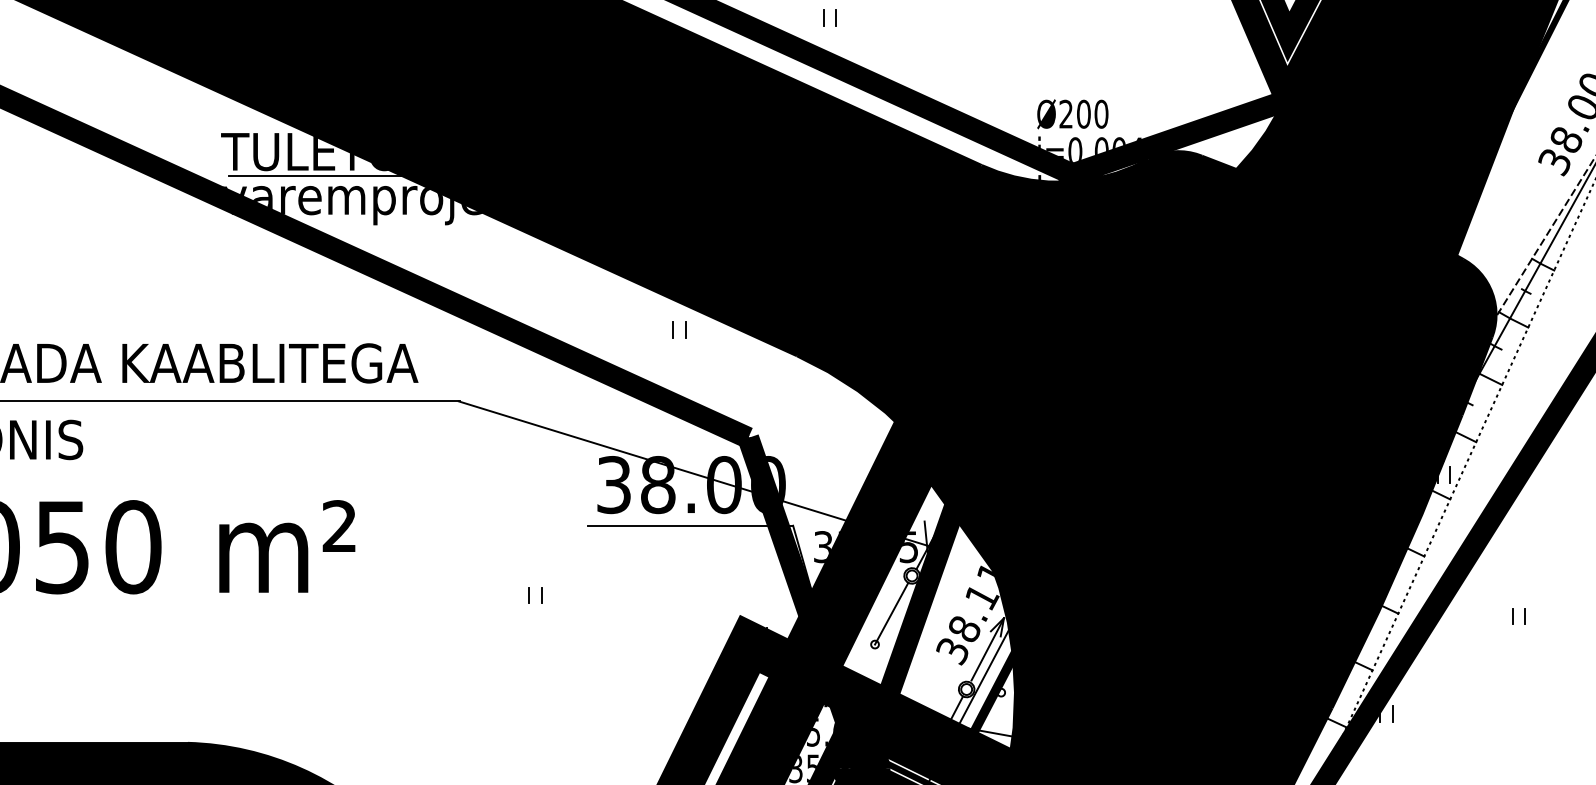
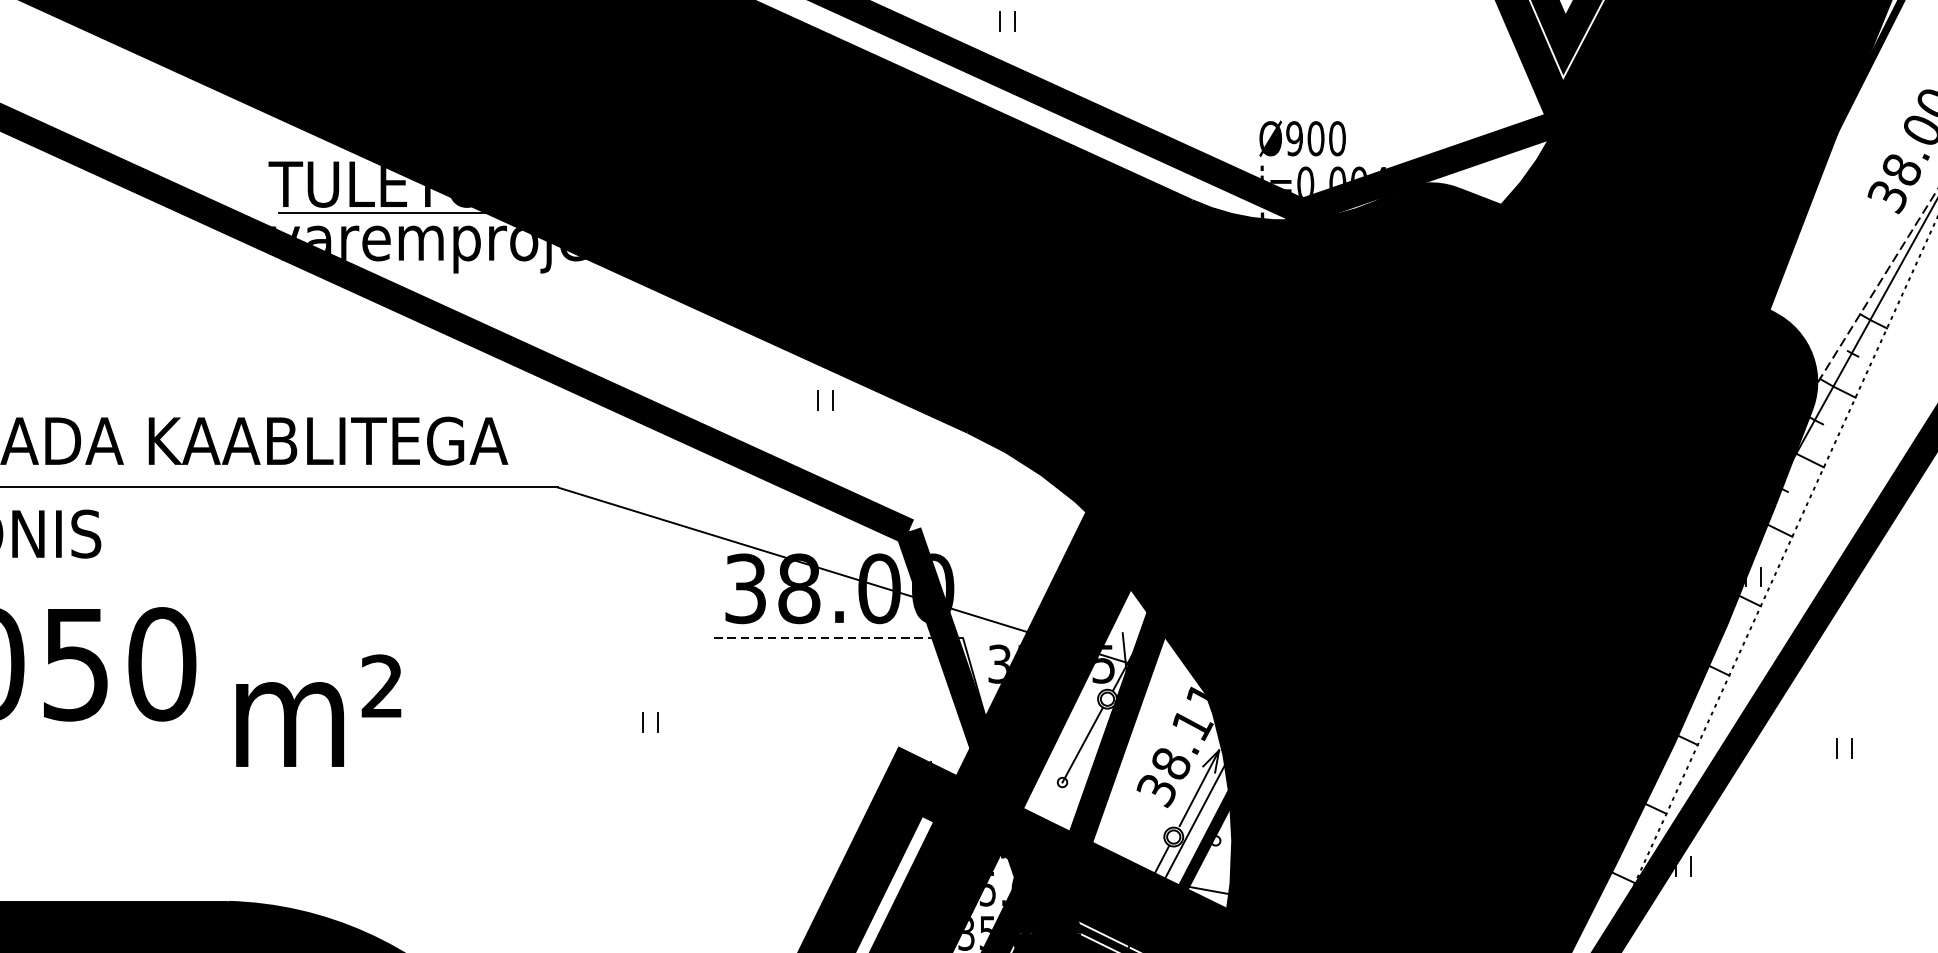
text: (1066, 113) -> (1294, 137), Ø200 -> Ø900
line: (690, 525) -> (838, 637), solid -> dashed
text: (287, 546) -> (318, 710), moved

